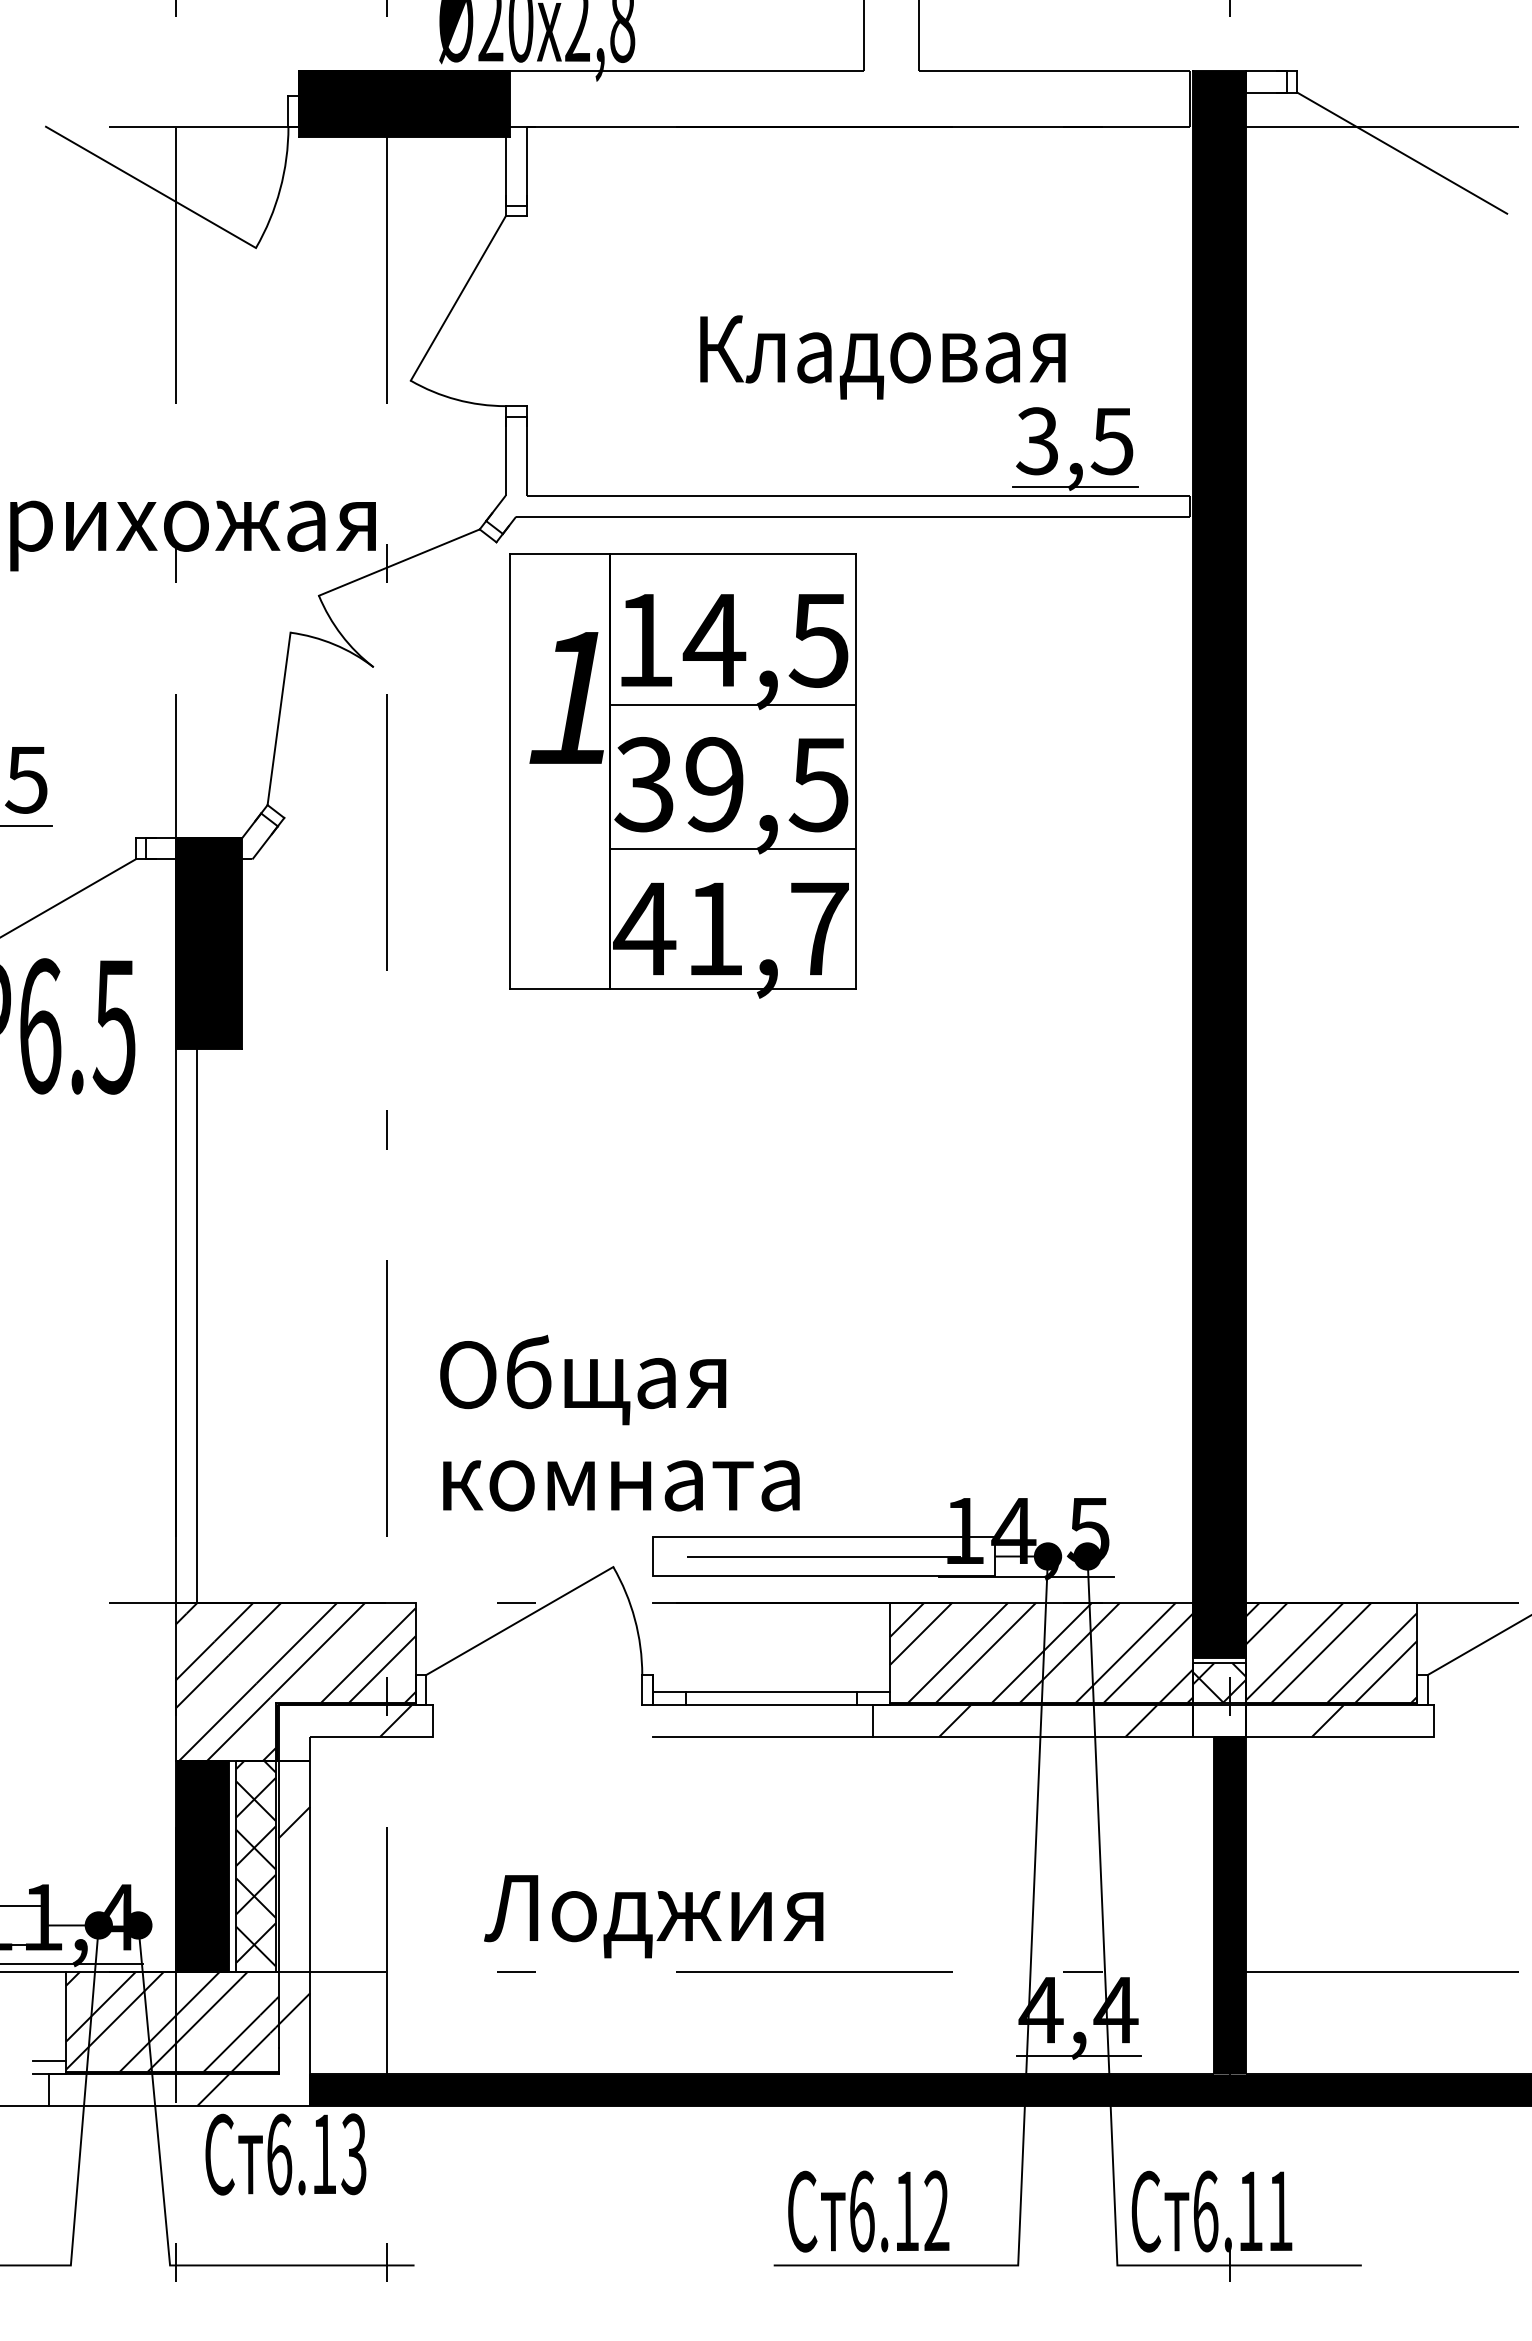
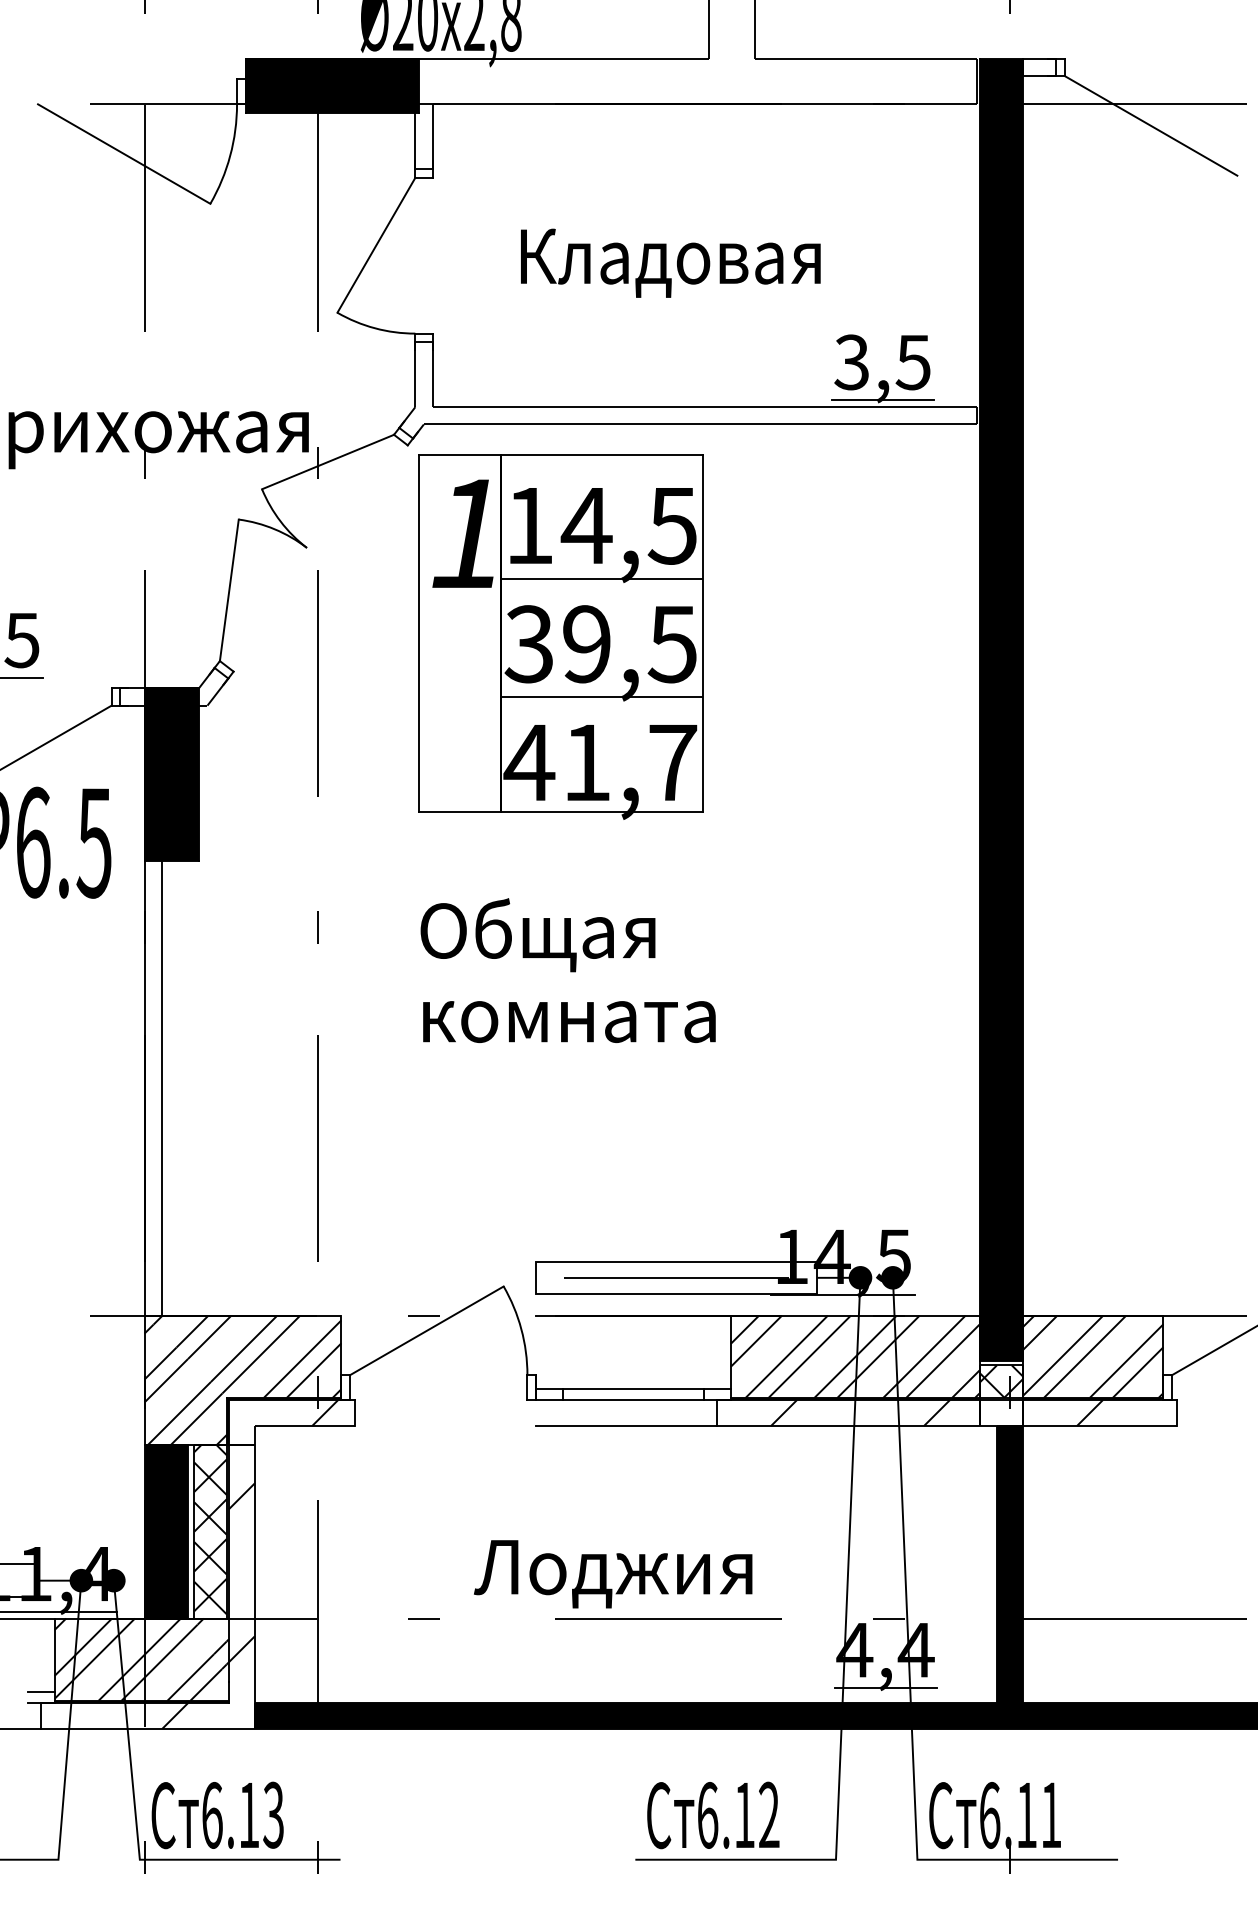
text: (882, 357) -> (670, 263), moved
text: (566, 697) -> (462, 533), moved
text: (619, 1422) -> (567, 970), moved
text: (653, 1916) -> (612, 1574), moved
text: (285, 2154) -> (217, 1815), moved

